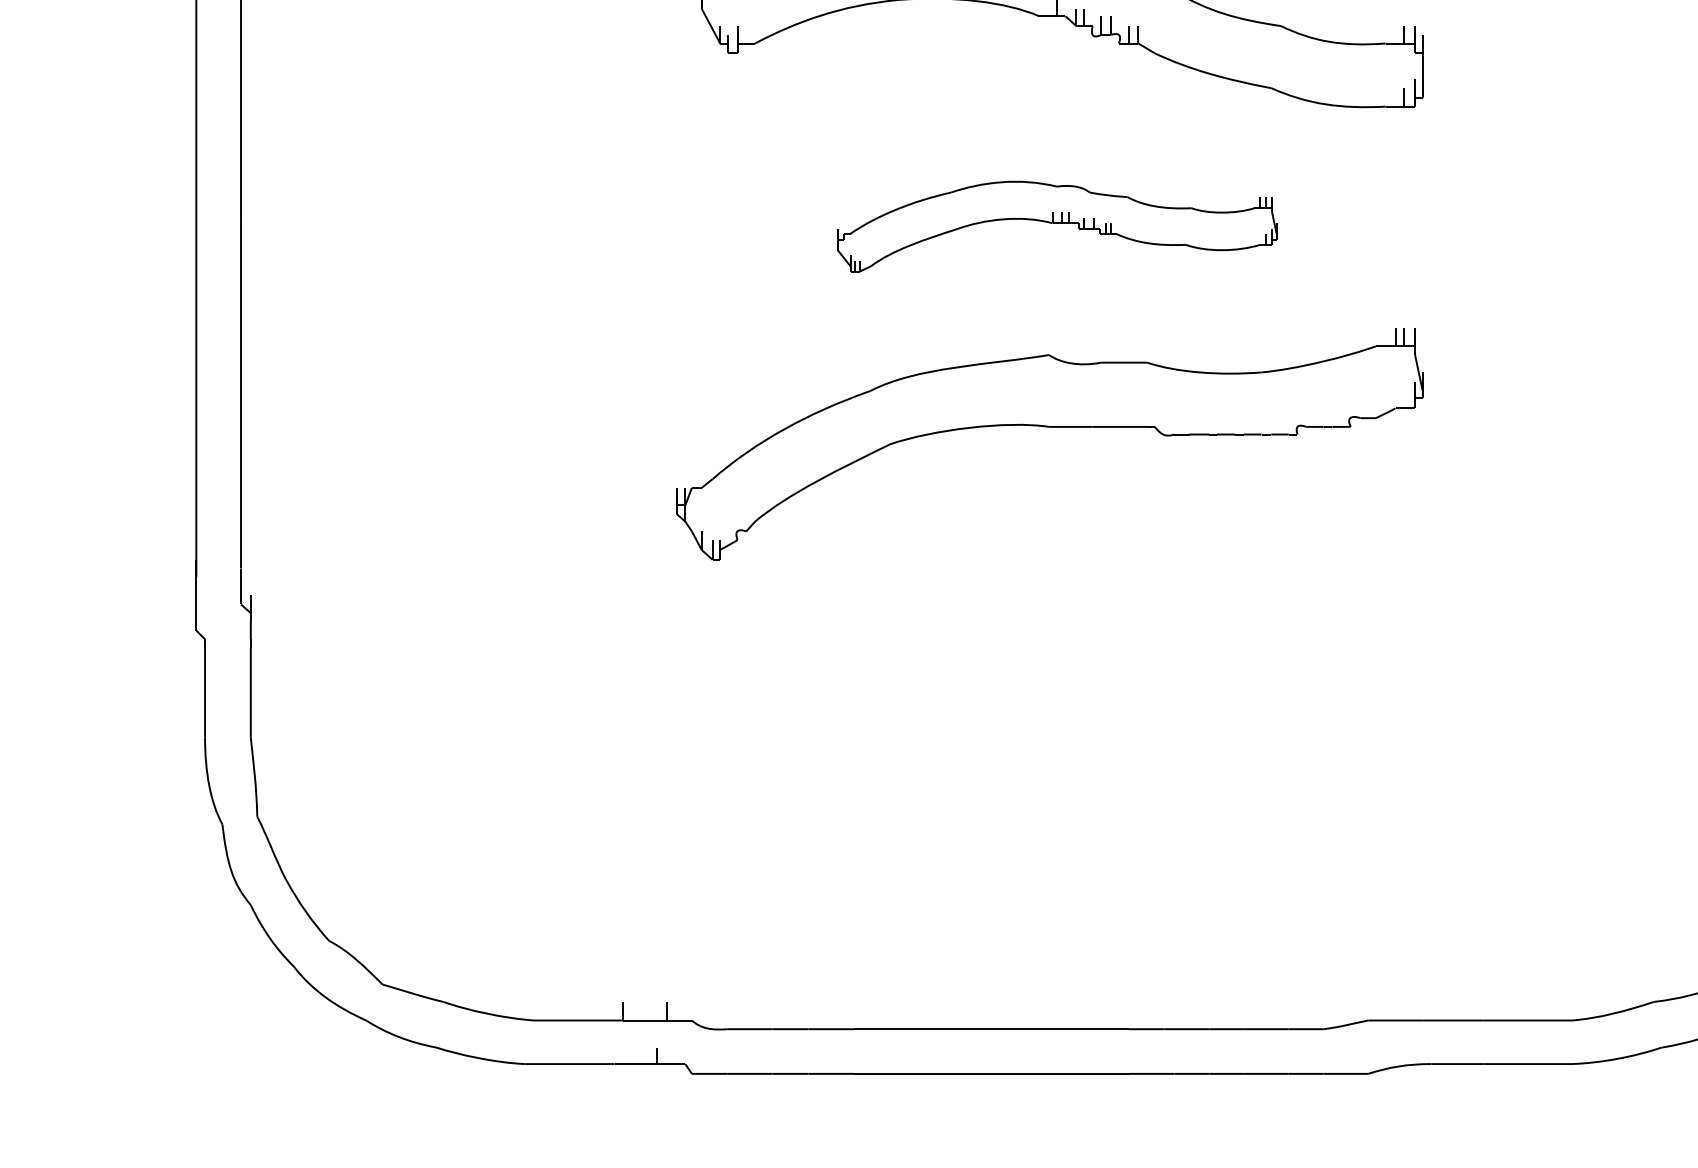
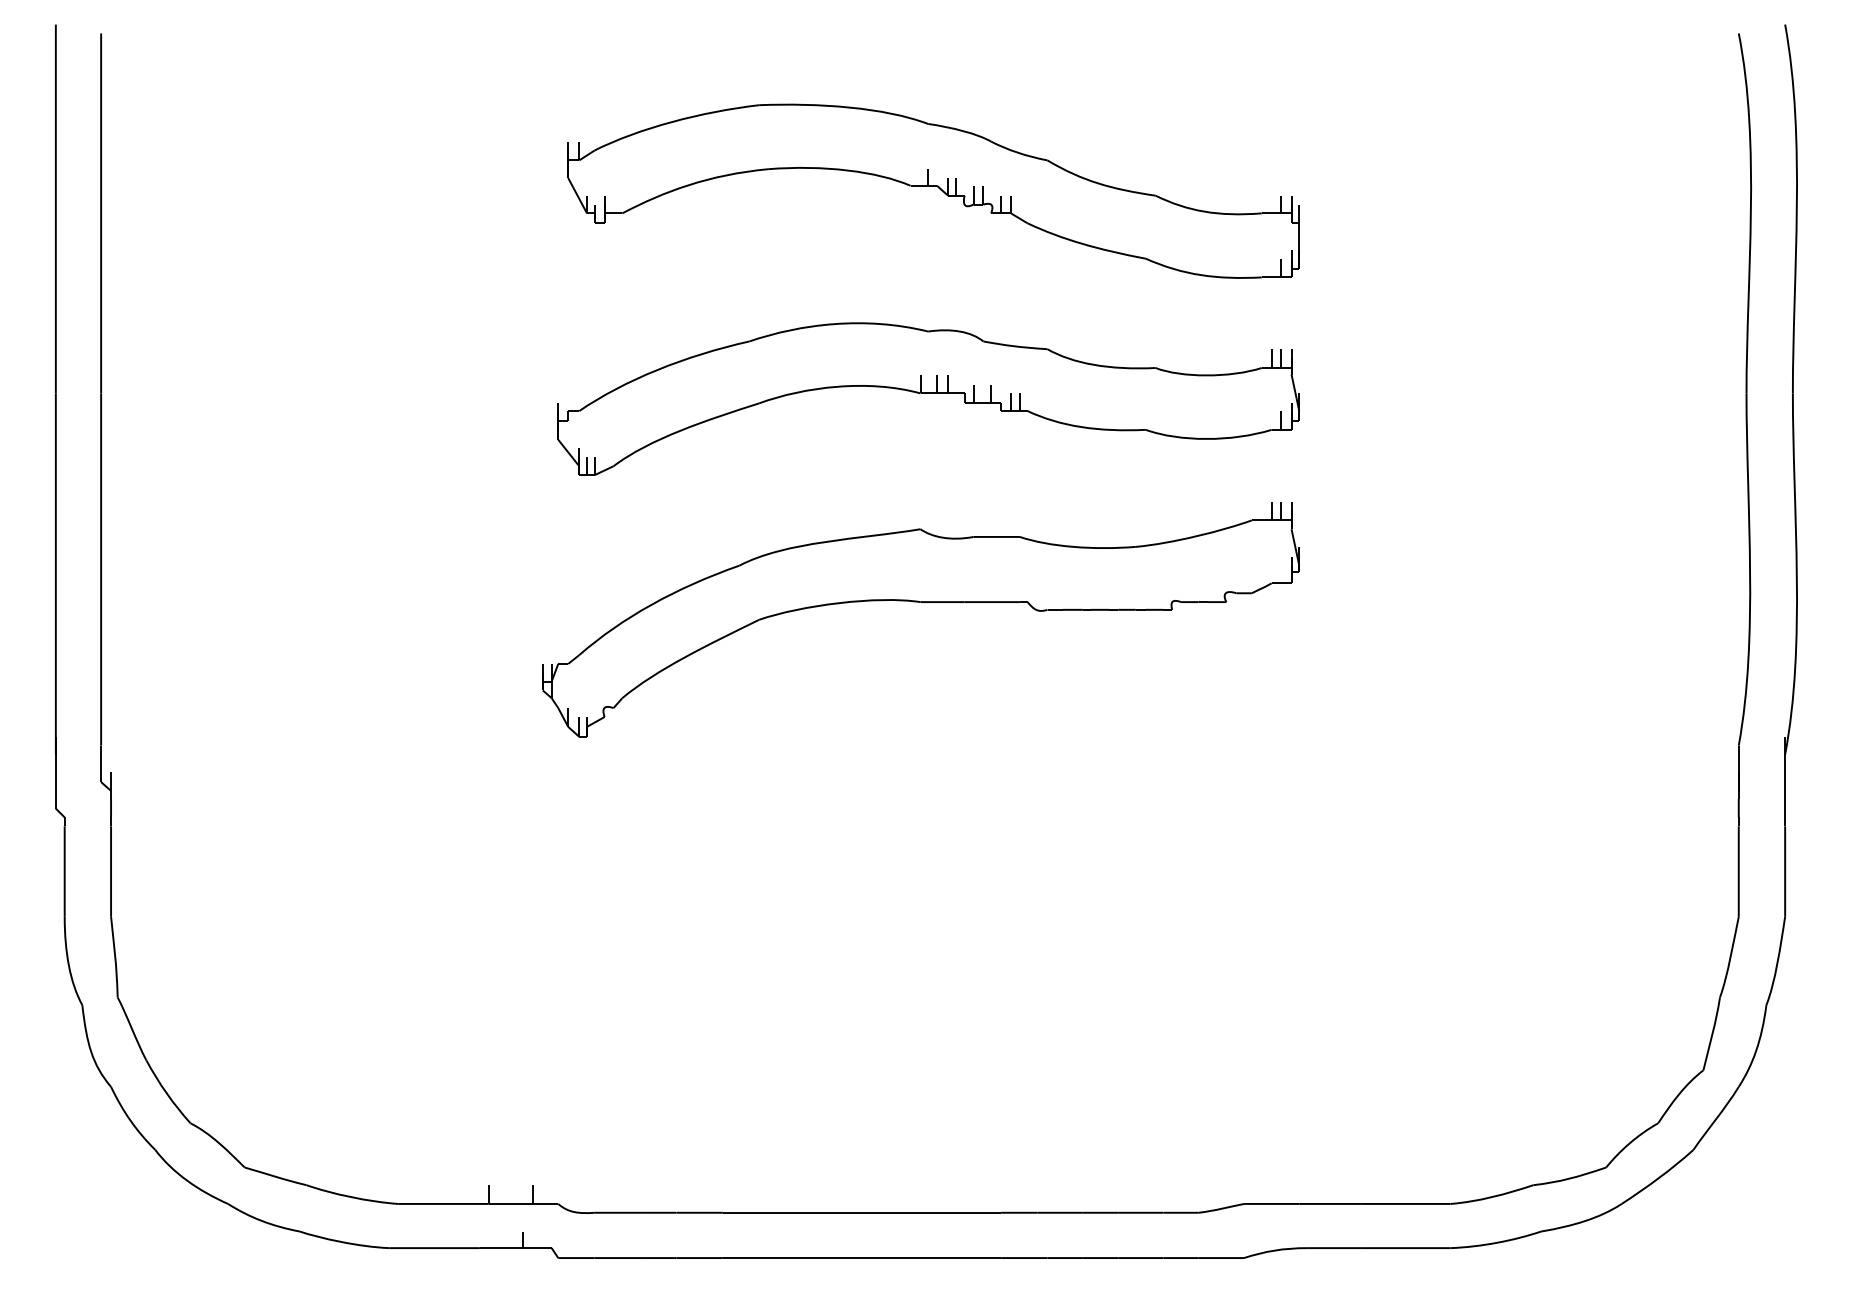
part: (1057, 226) -> (928, 398), size x1.67

